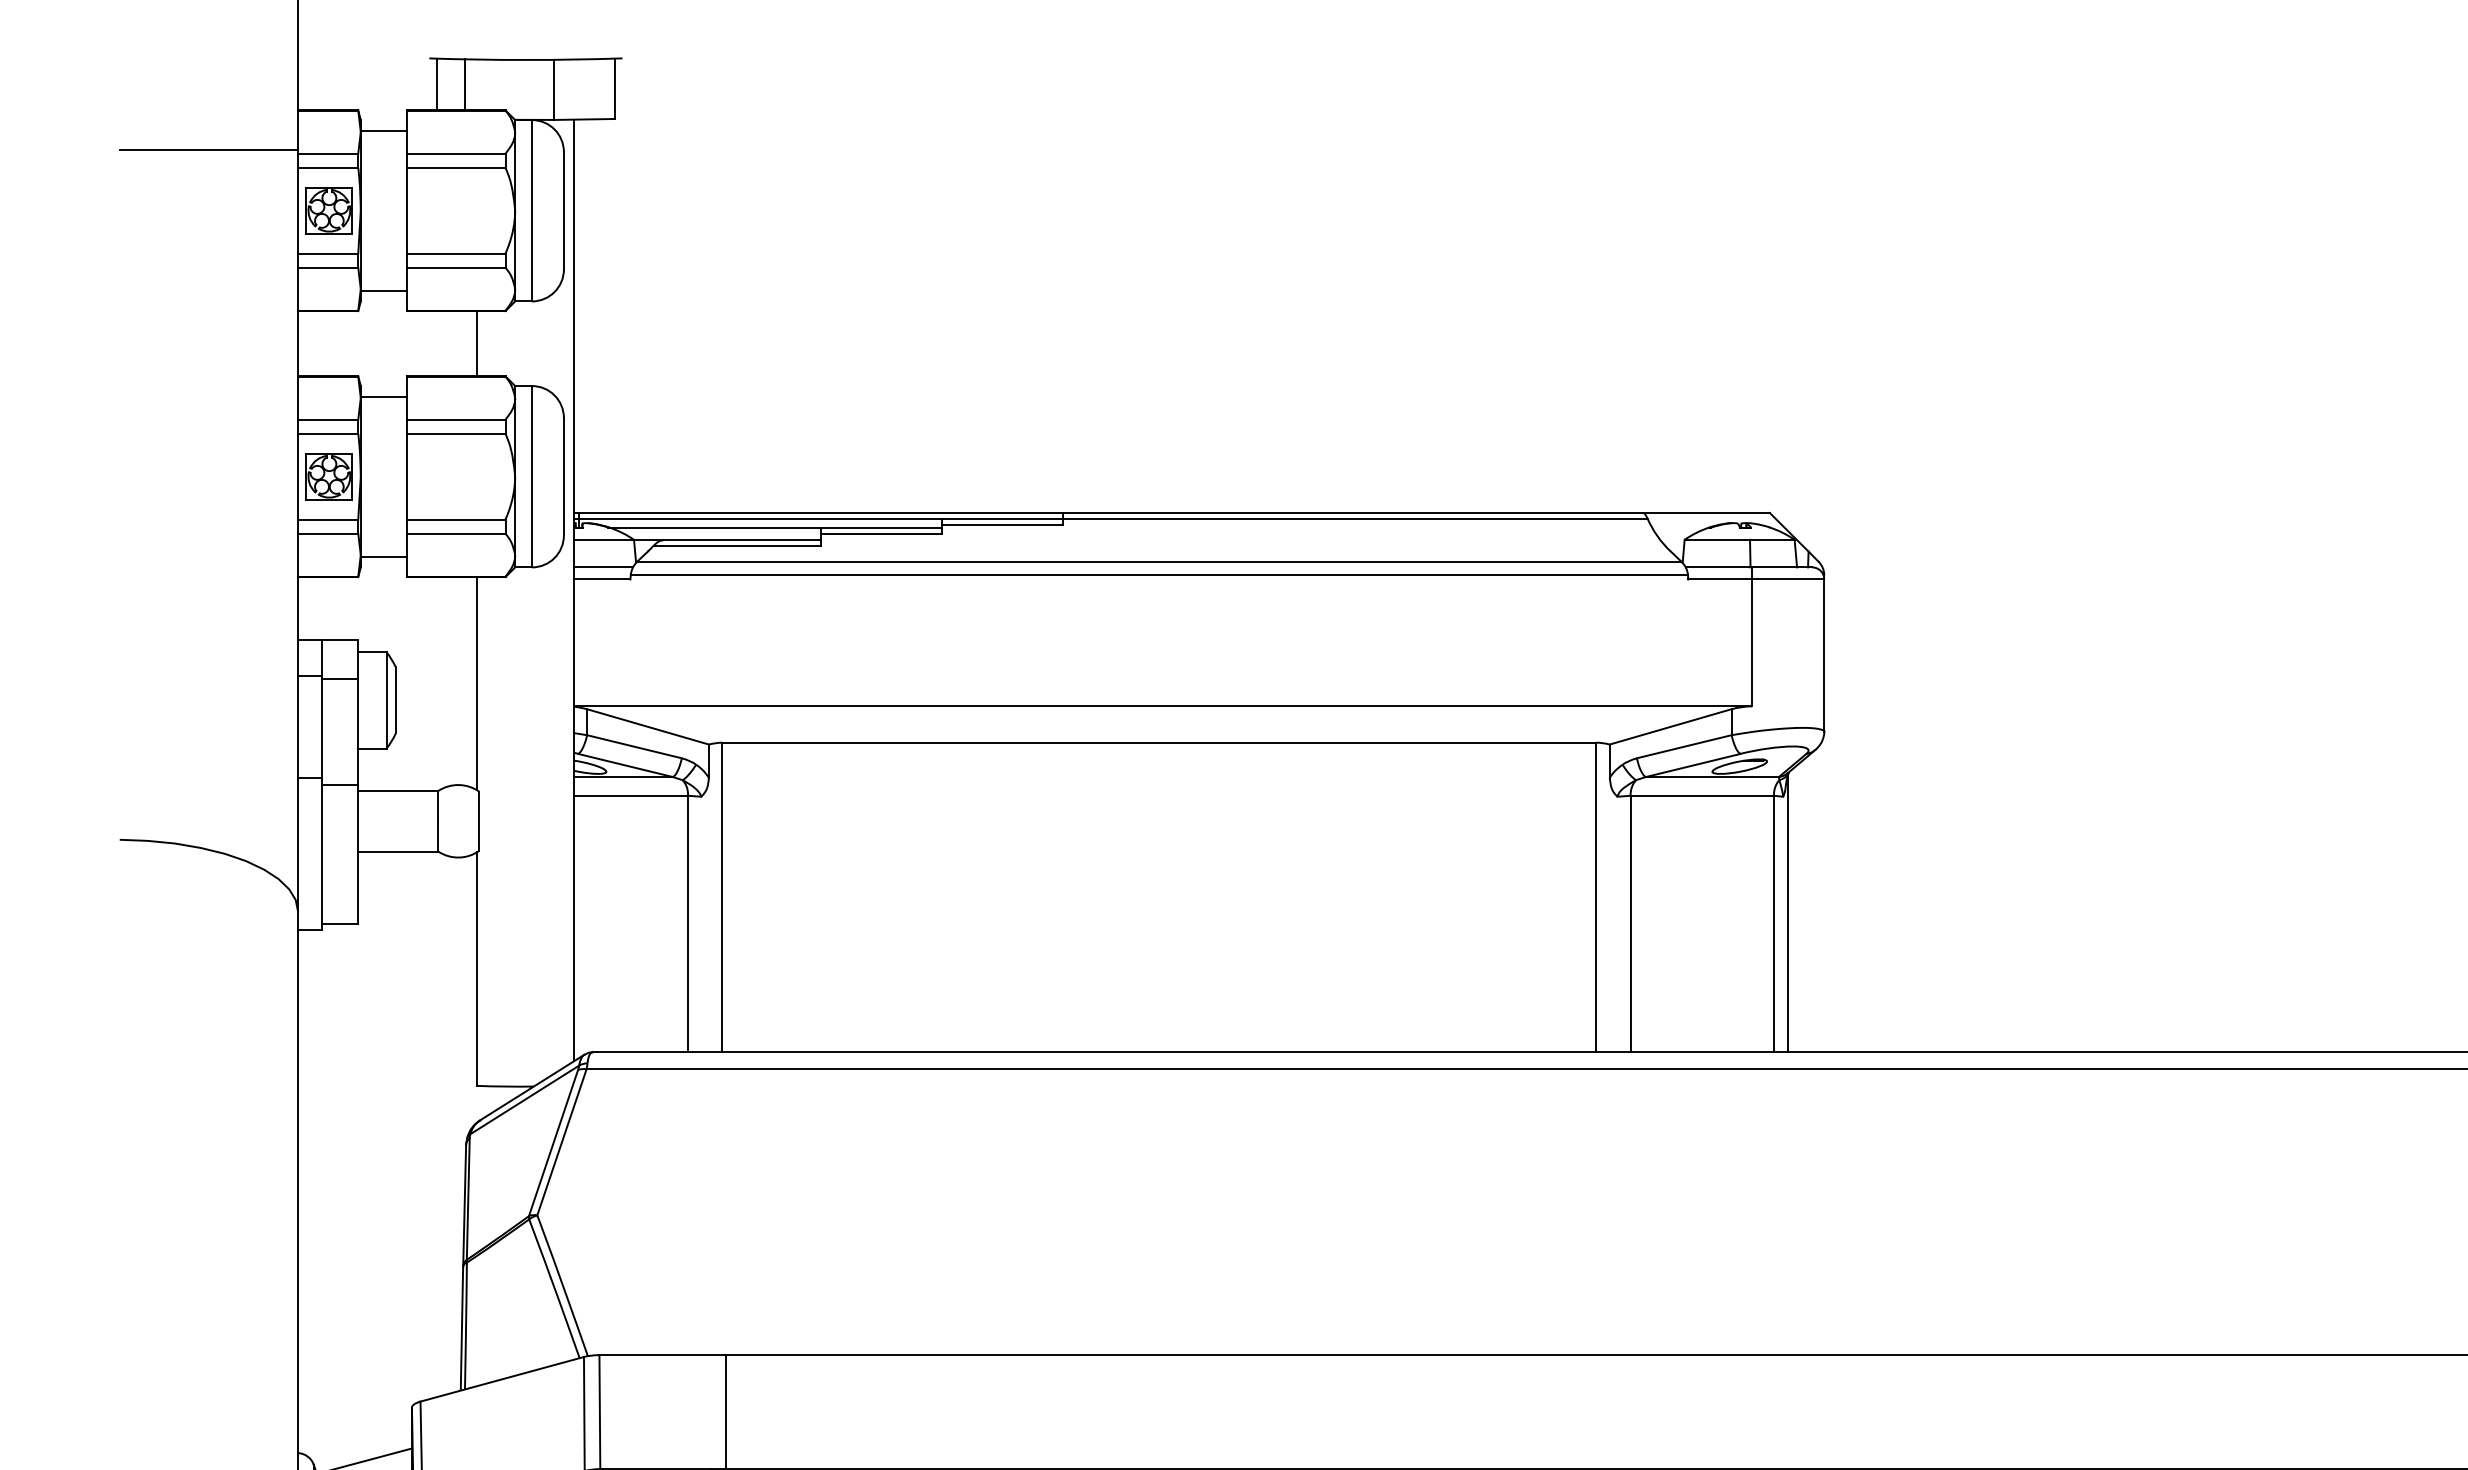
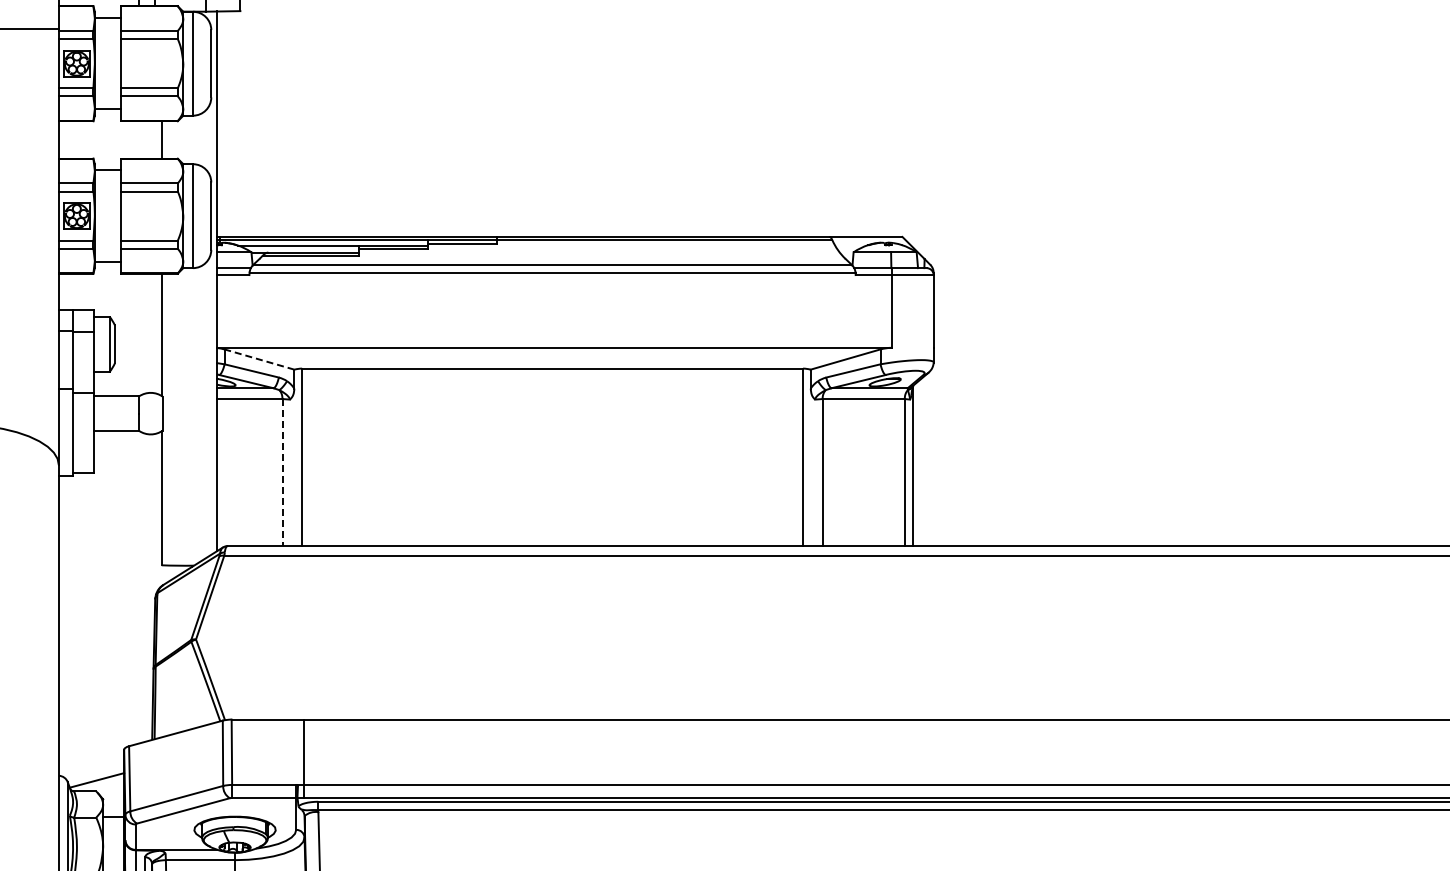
line: (648, 726) -> (259, 359), solid -> dashed
line: (688, 925) -> (282, 473), solid -> dashed

